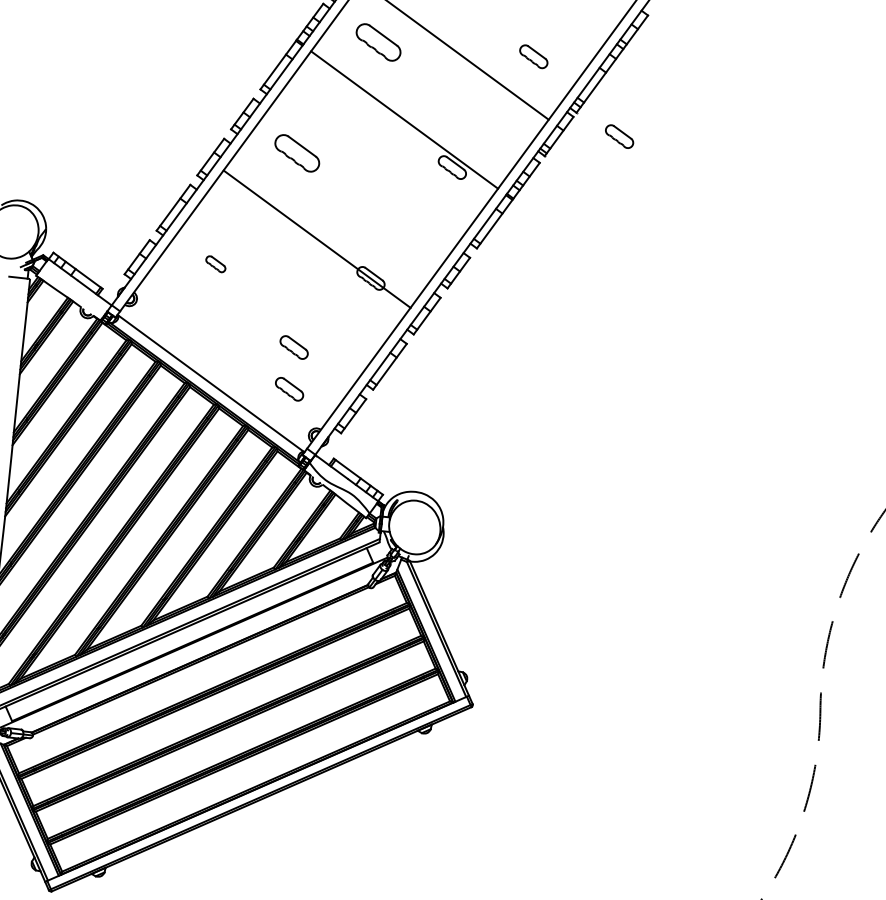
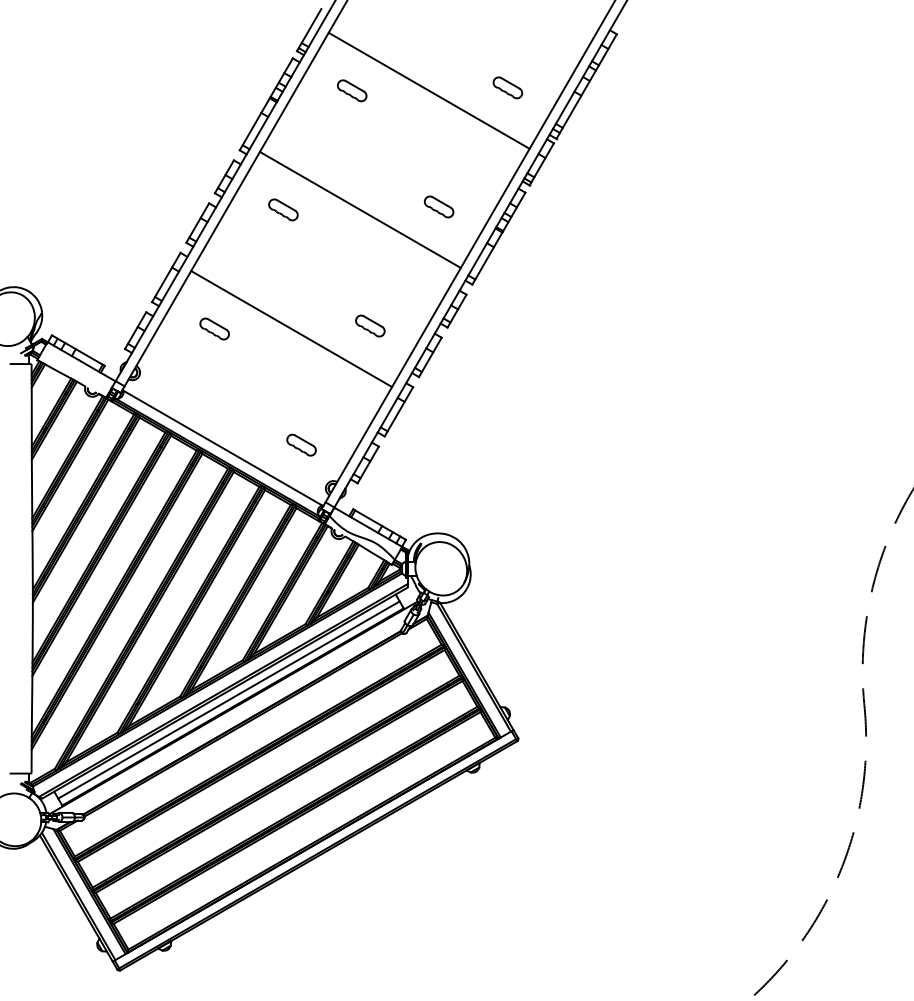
part: (379, 42) -> (352, 90), size x0.62
line: (403, 119) -> (359, 209), moved
part: (619, 136) -> (601, 157), removed
part: (297, 153) -> (283, 209), size x0.62
line: (317, 239) -> (291, 329), moved
part: (215, 263) -> (214, 328), size x1.43
part: (294, 346) -> (301, 402), removed
line: (189, 634) -> (228, 699), added

